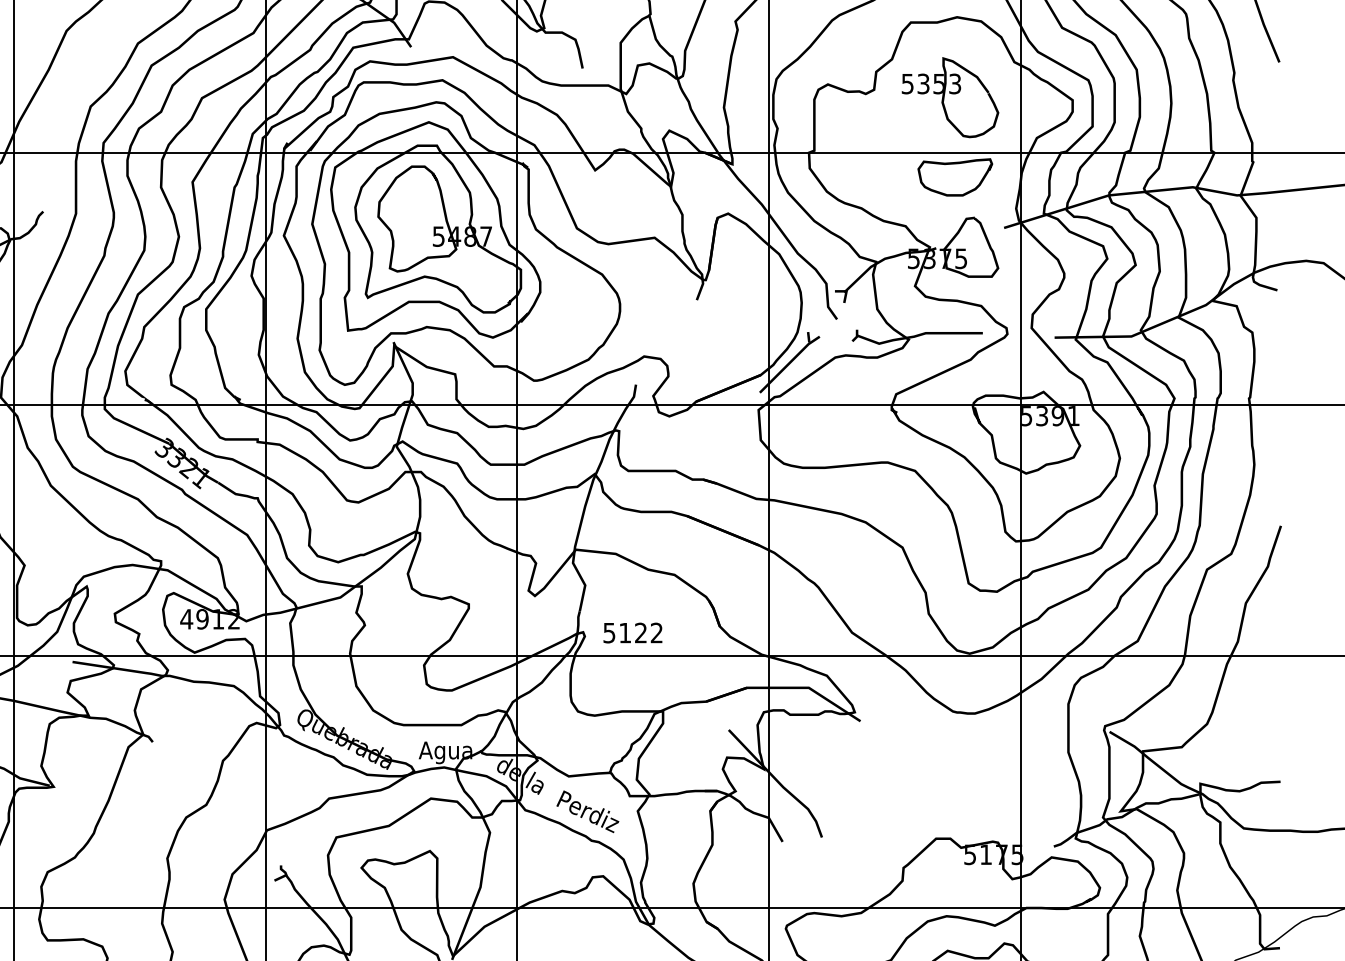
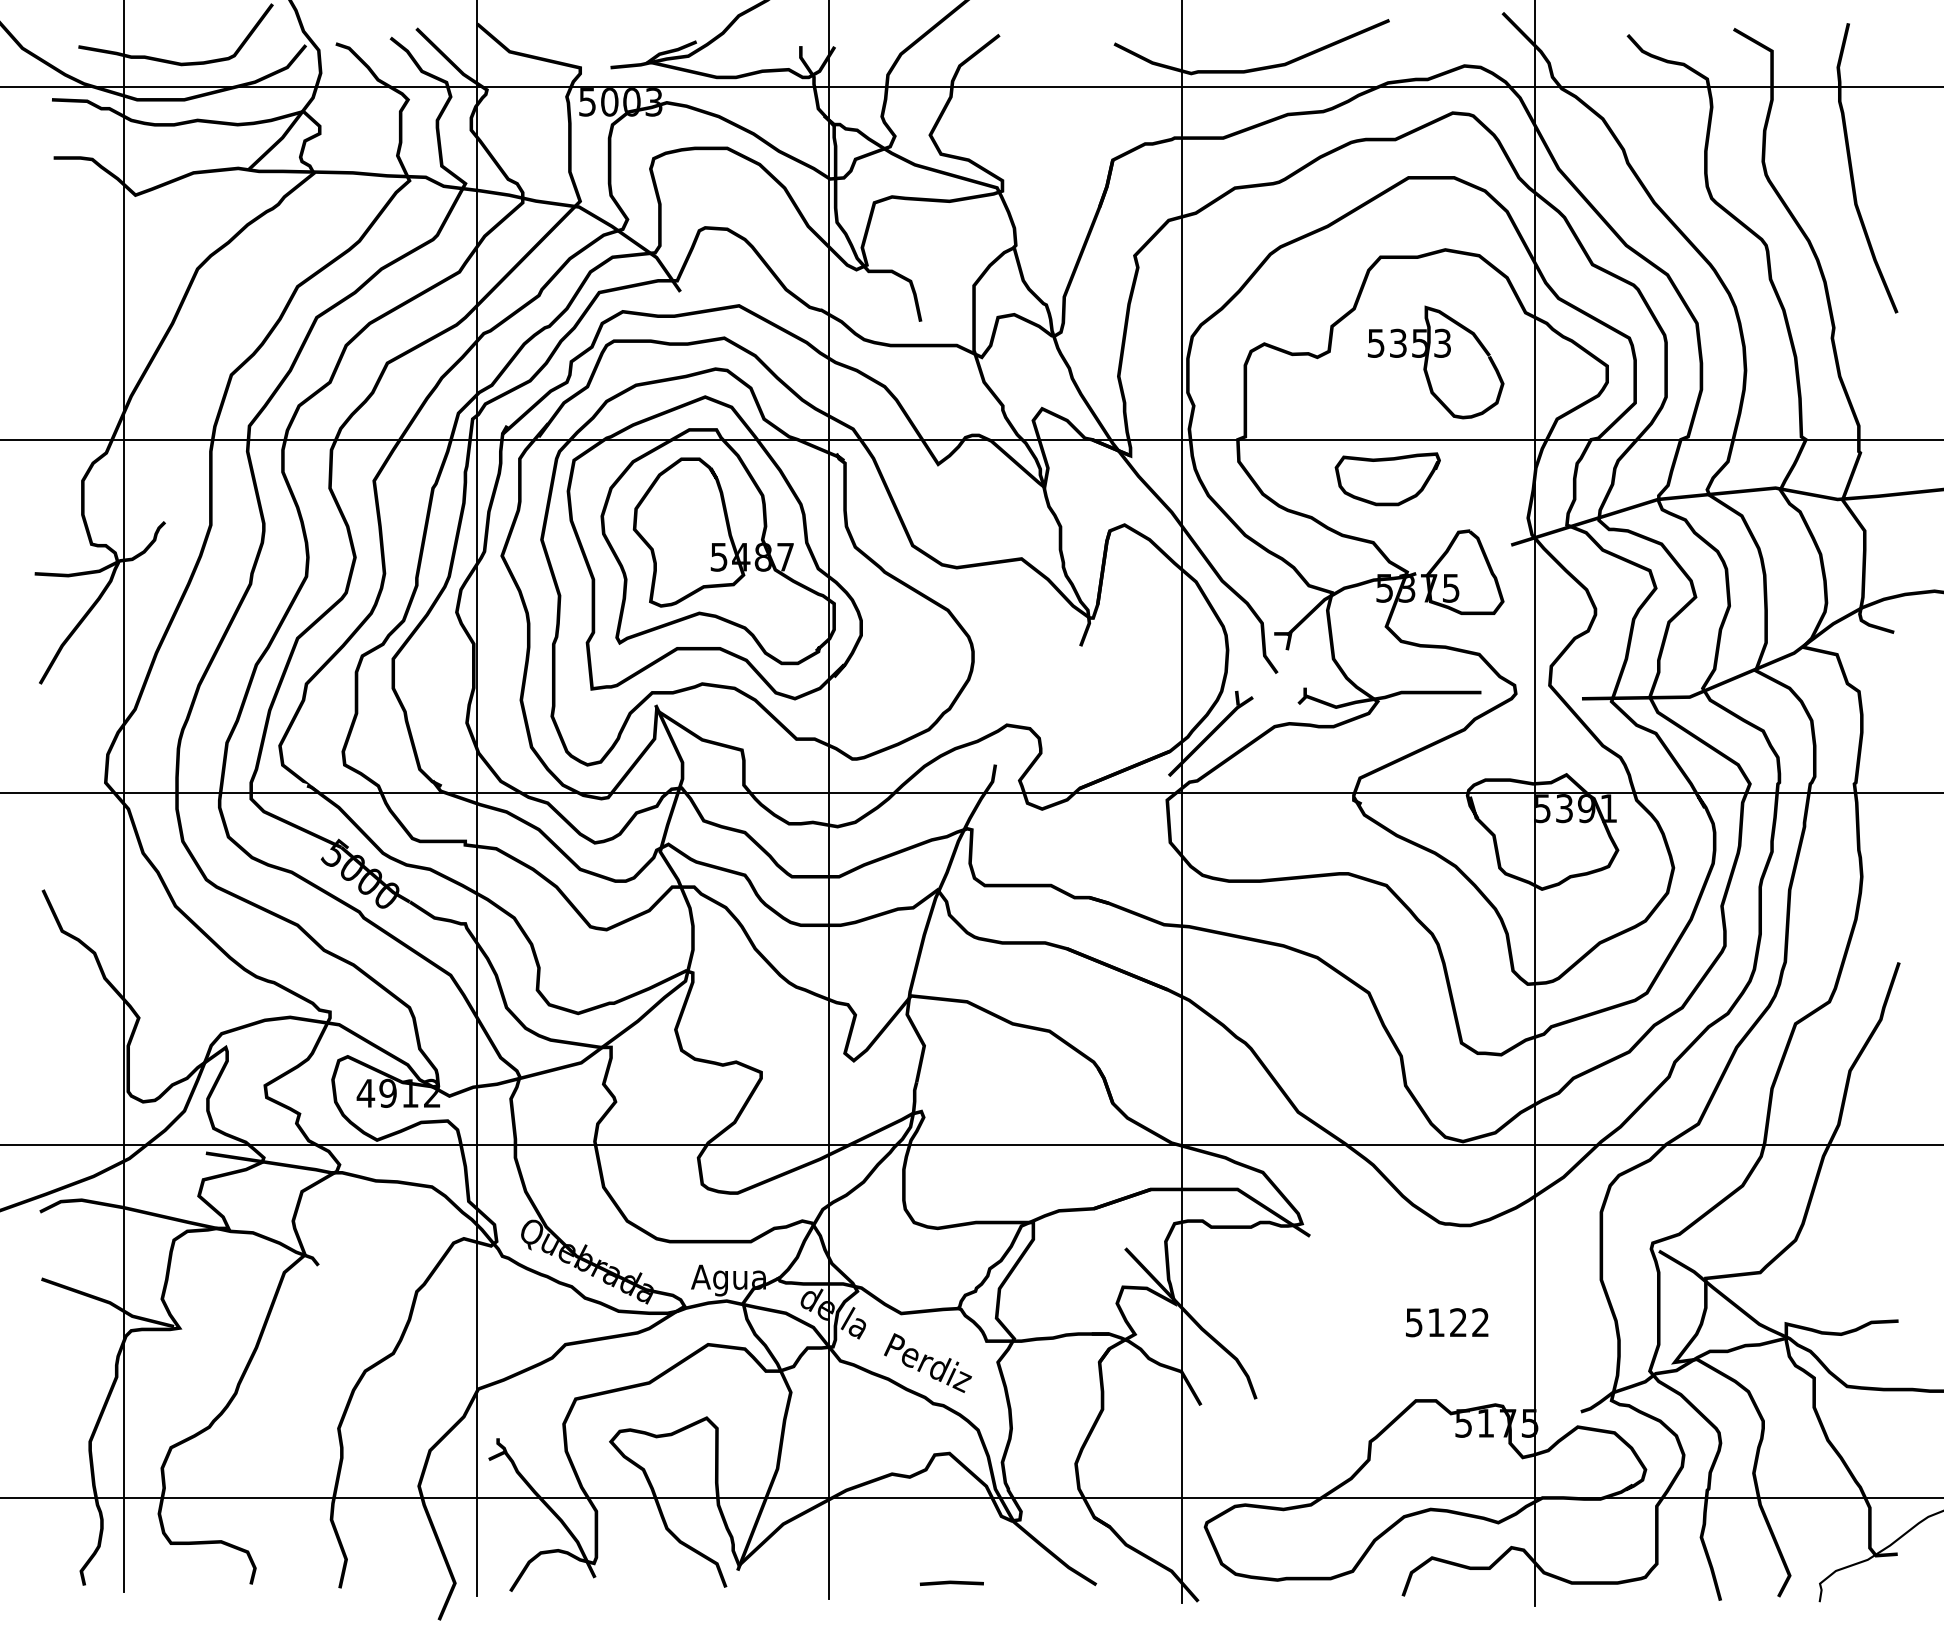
curve: (954, 164) -> (1386, 461), moved
text: (182, 463) -> (360, 874), 3321 -> 5000
text: (633, 632) -> (1447, 1322), moved

